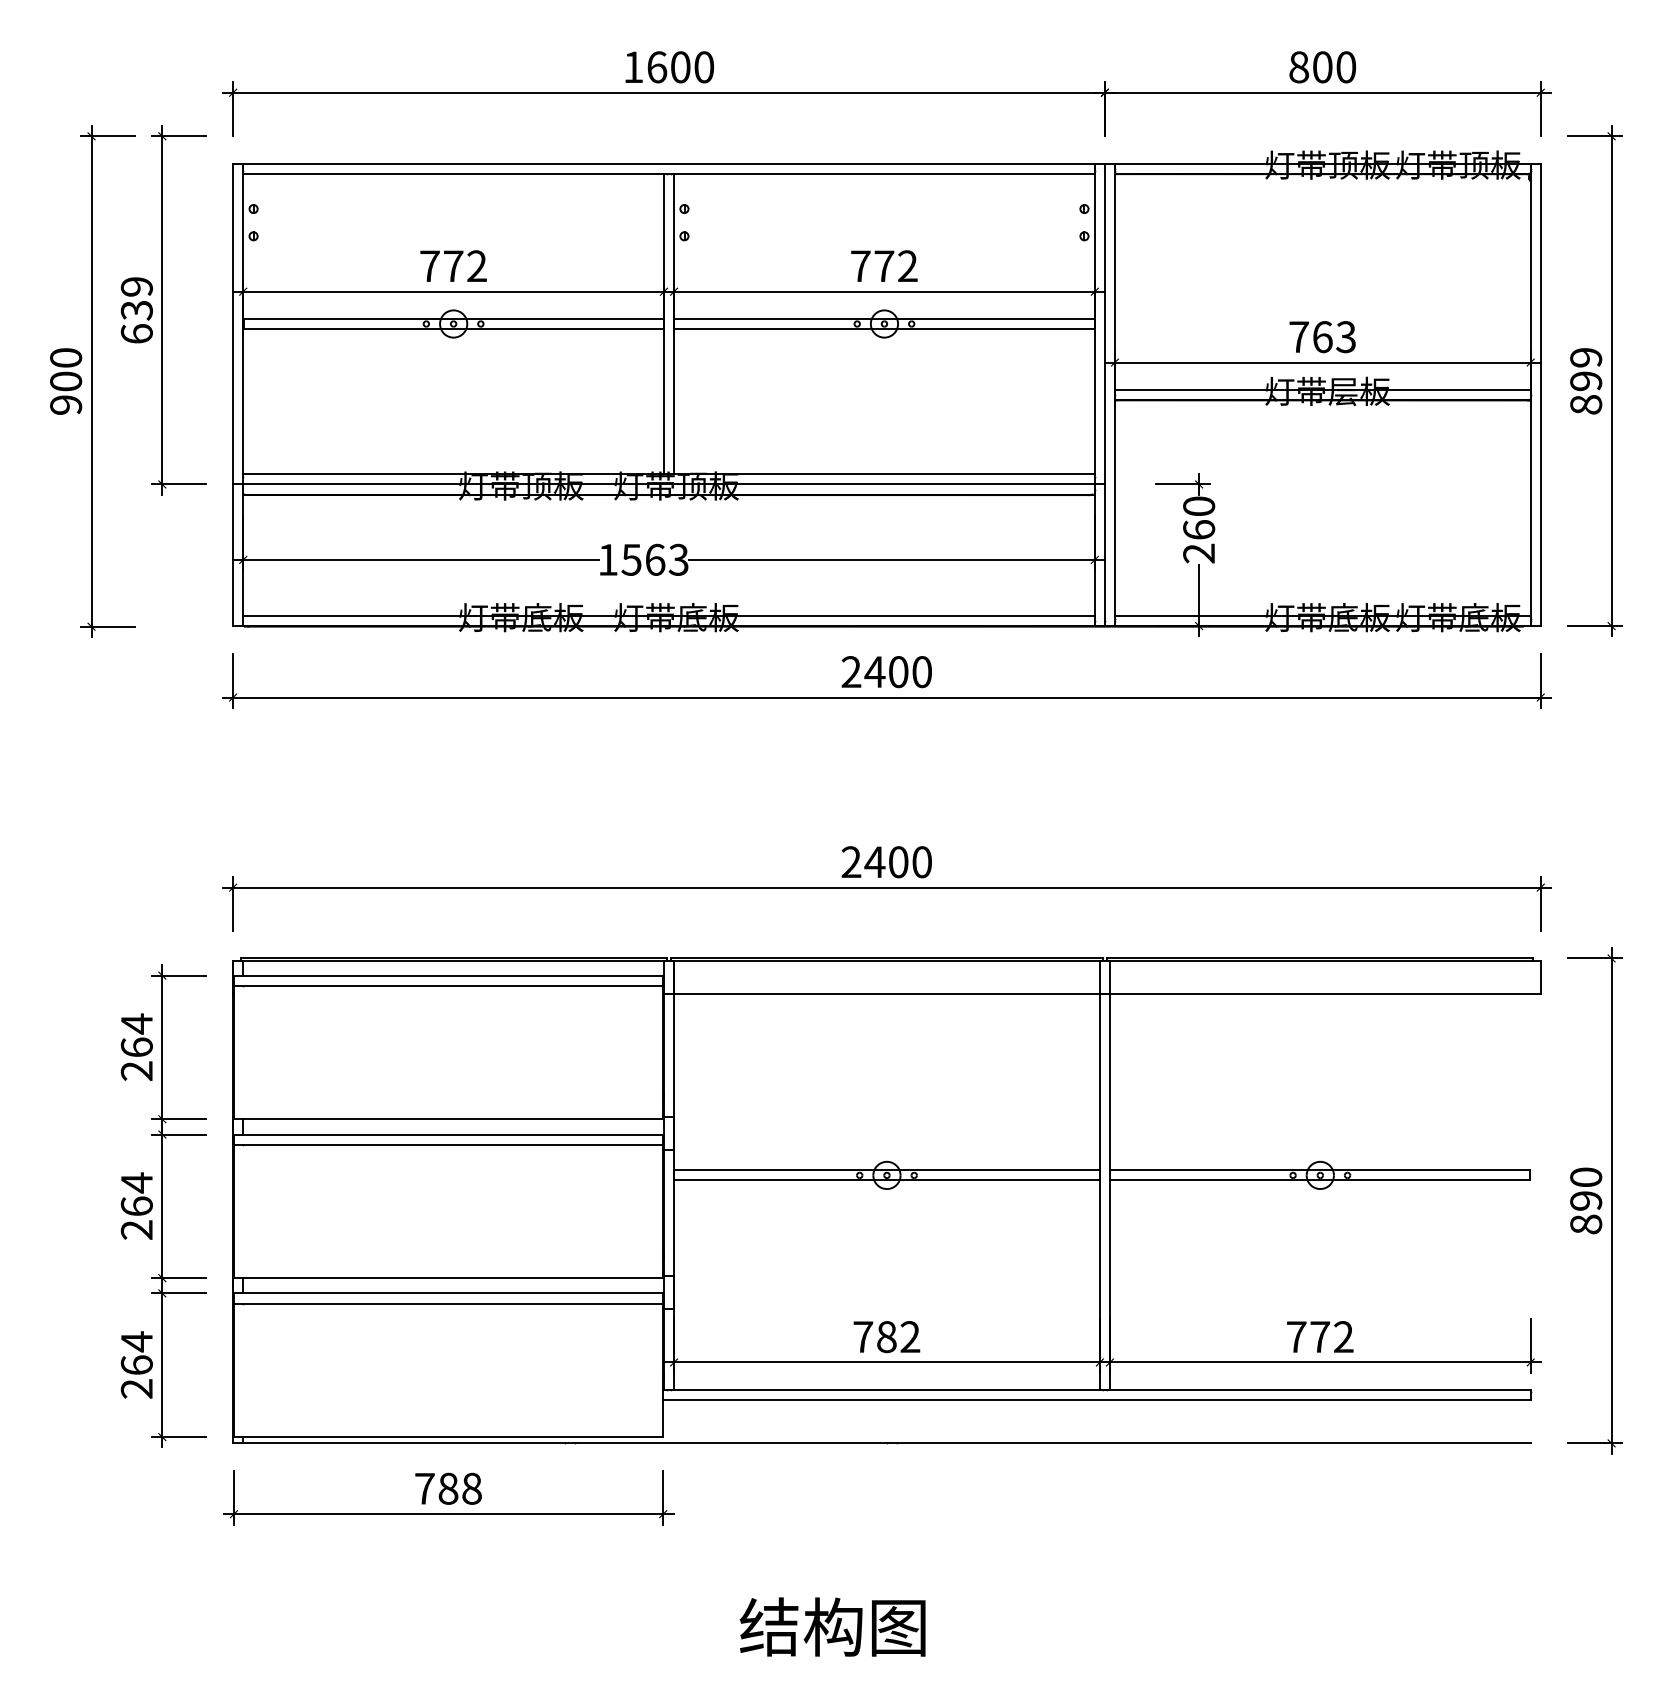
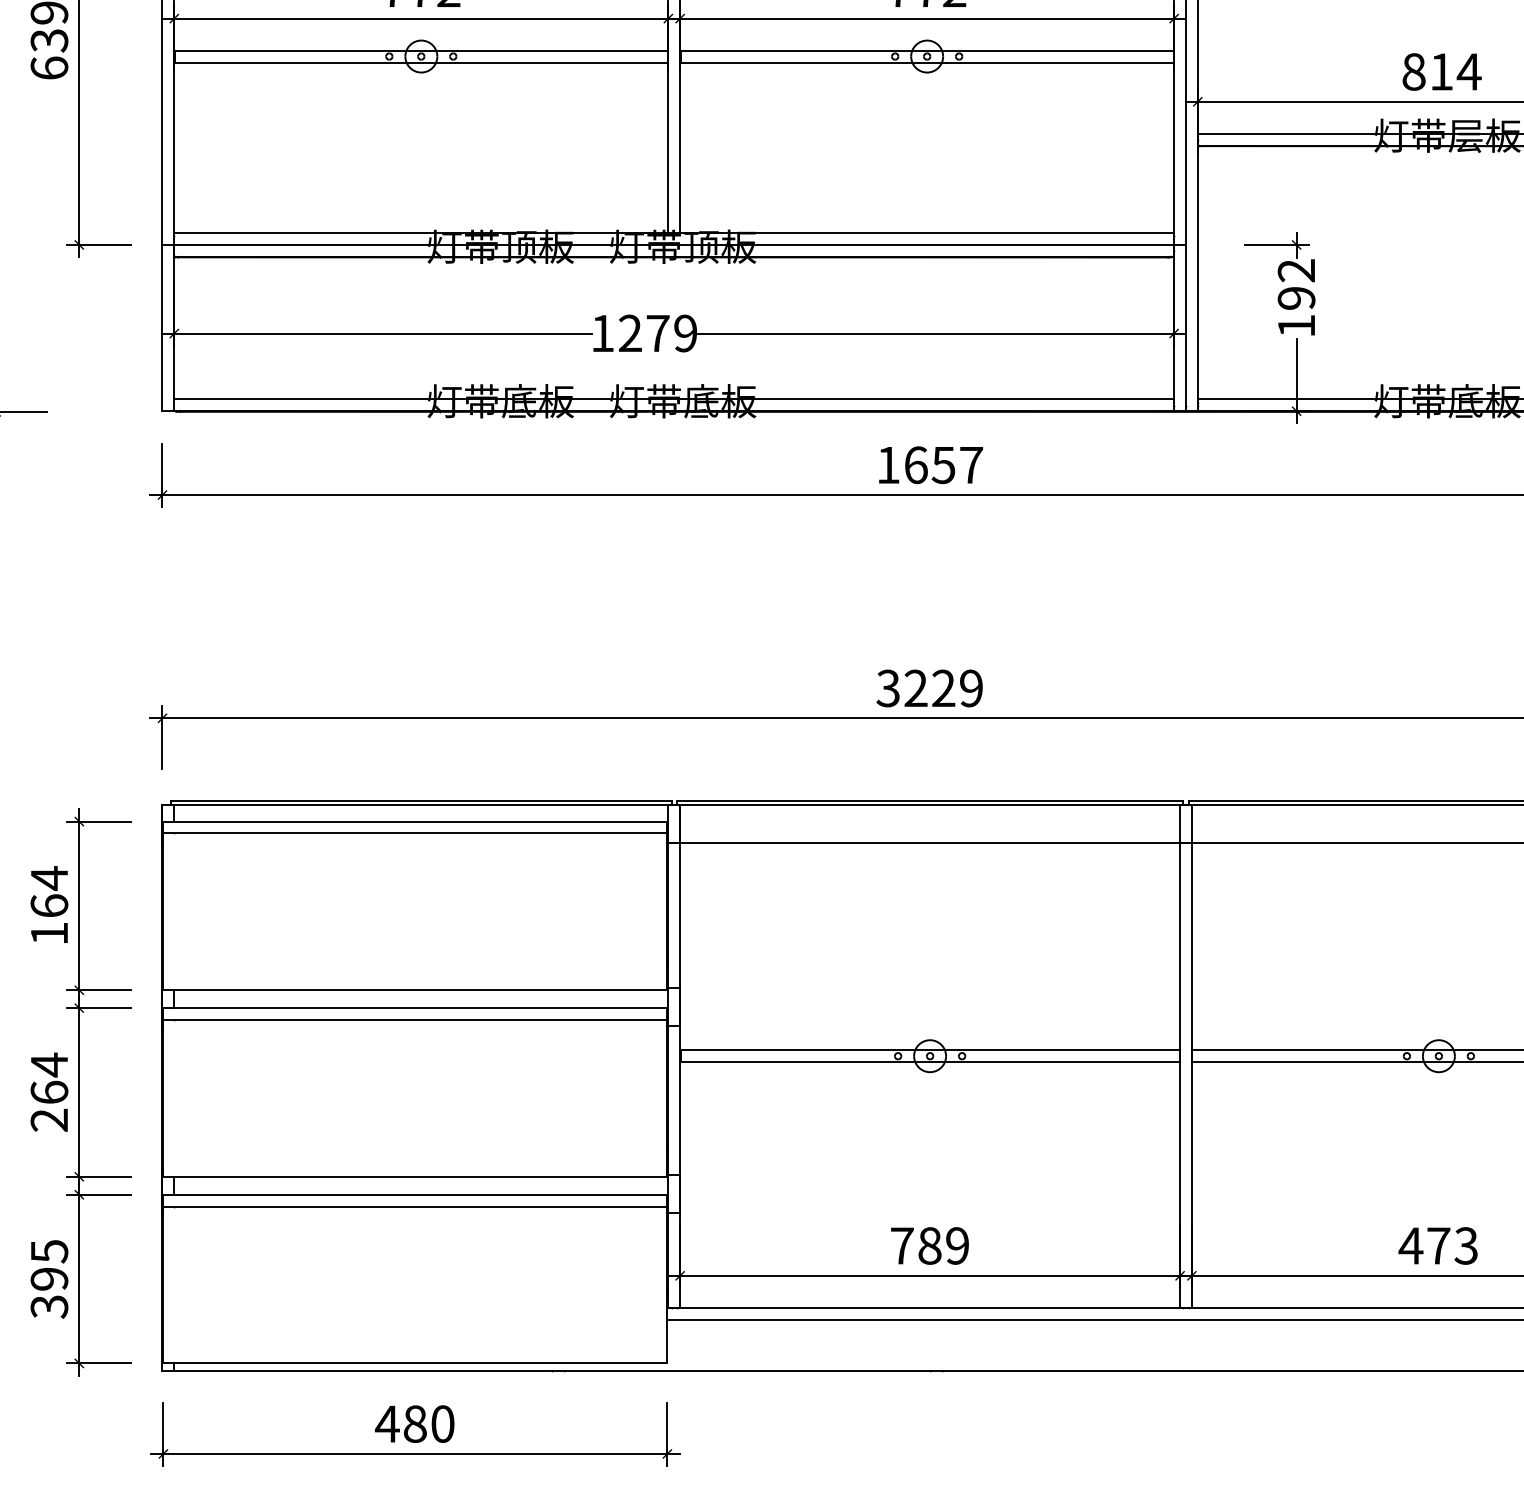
text: (1322, 337) -> (1441, 72), 763 -> 814
text: (1199, 529) -> (1297, 297), 260 -> 192
text: (654, 559) -> (657, 333), 1563 -> 1279
text: (886, 672) -> (929, 465), 2400 -> 1657
text: (886, 862) -> (929, 688), 2400 -> 3229
text: (136, 1070) -> (48, 933), 264 -> 164
text: (910, 1337) -> (957, 1246), 782 -> 789
text: (1319, 1337) -> (1437, 1246), 772 -> 473
text: (136, 1365) -> (48, 1279), 264 -> 395
text: (447, 1488) -> (414, 1423), 788 -> 480

